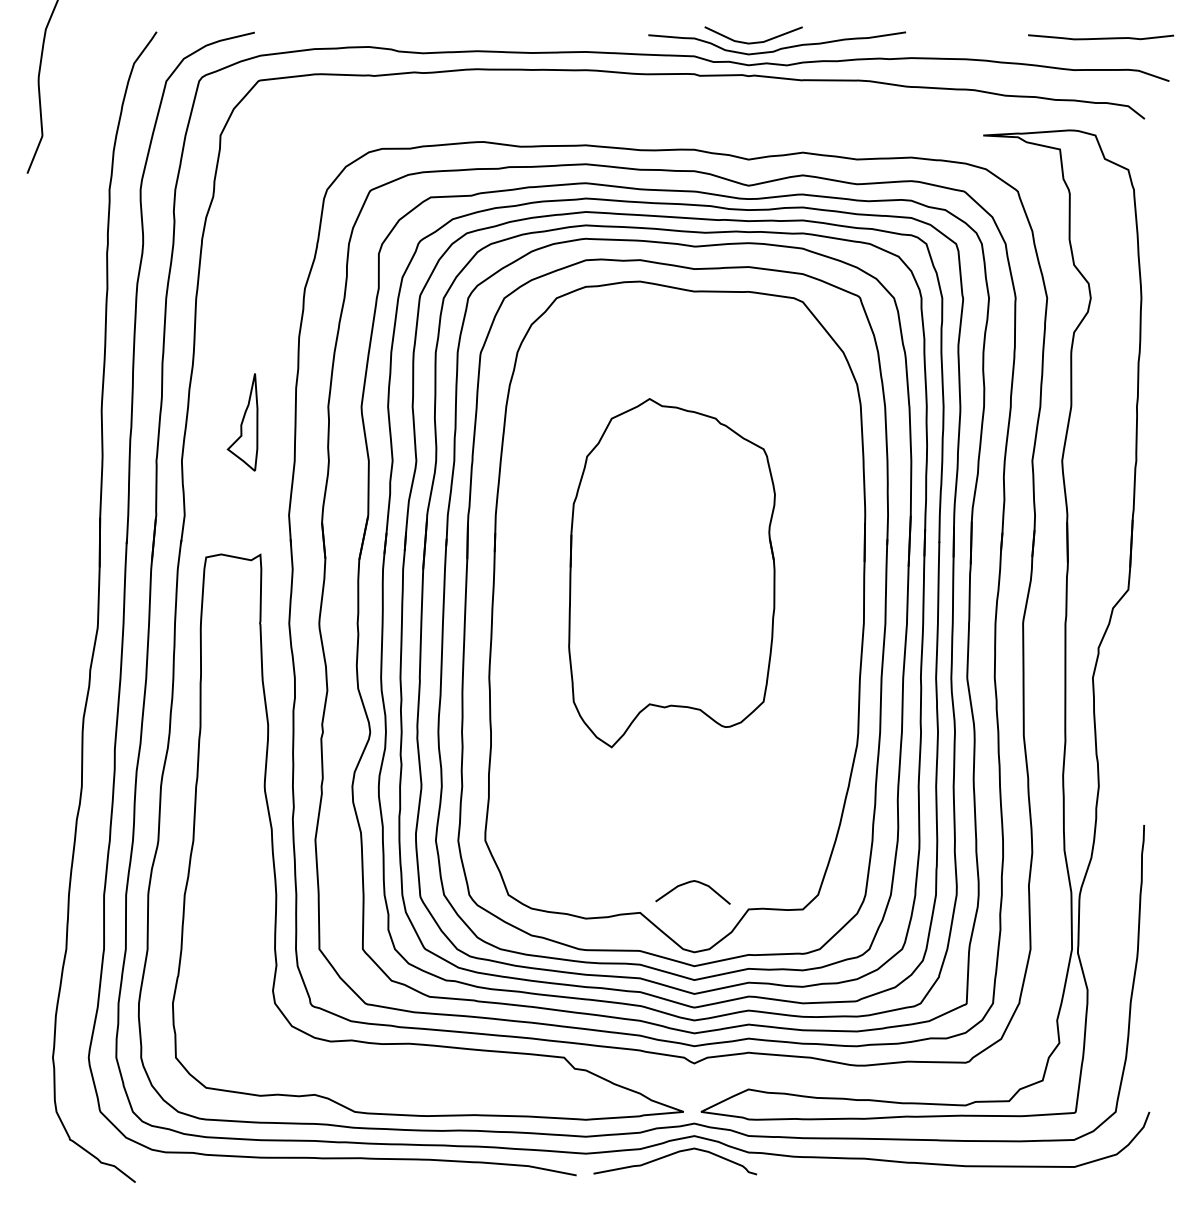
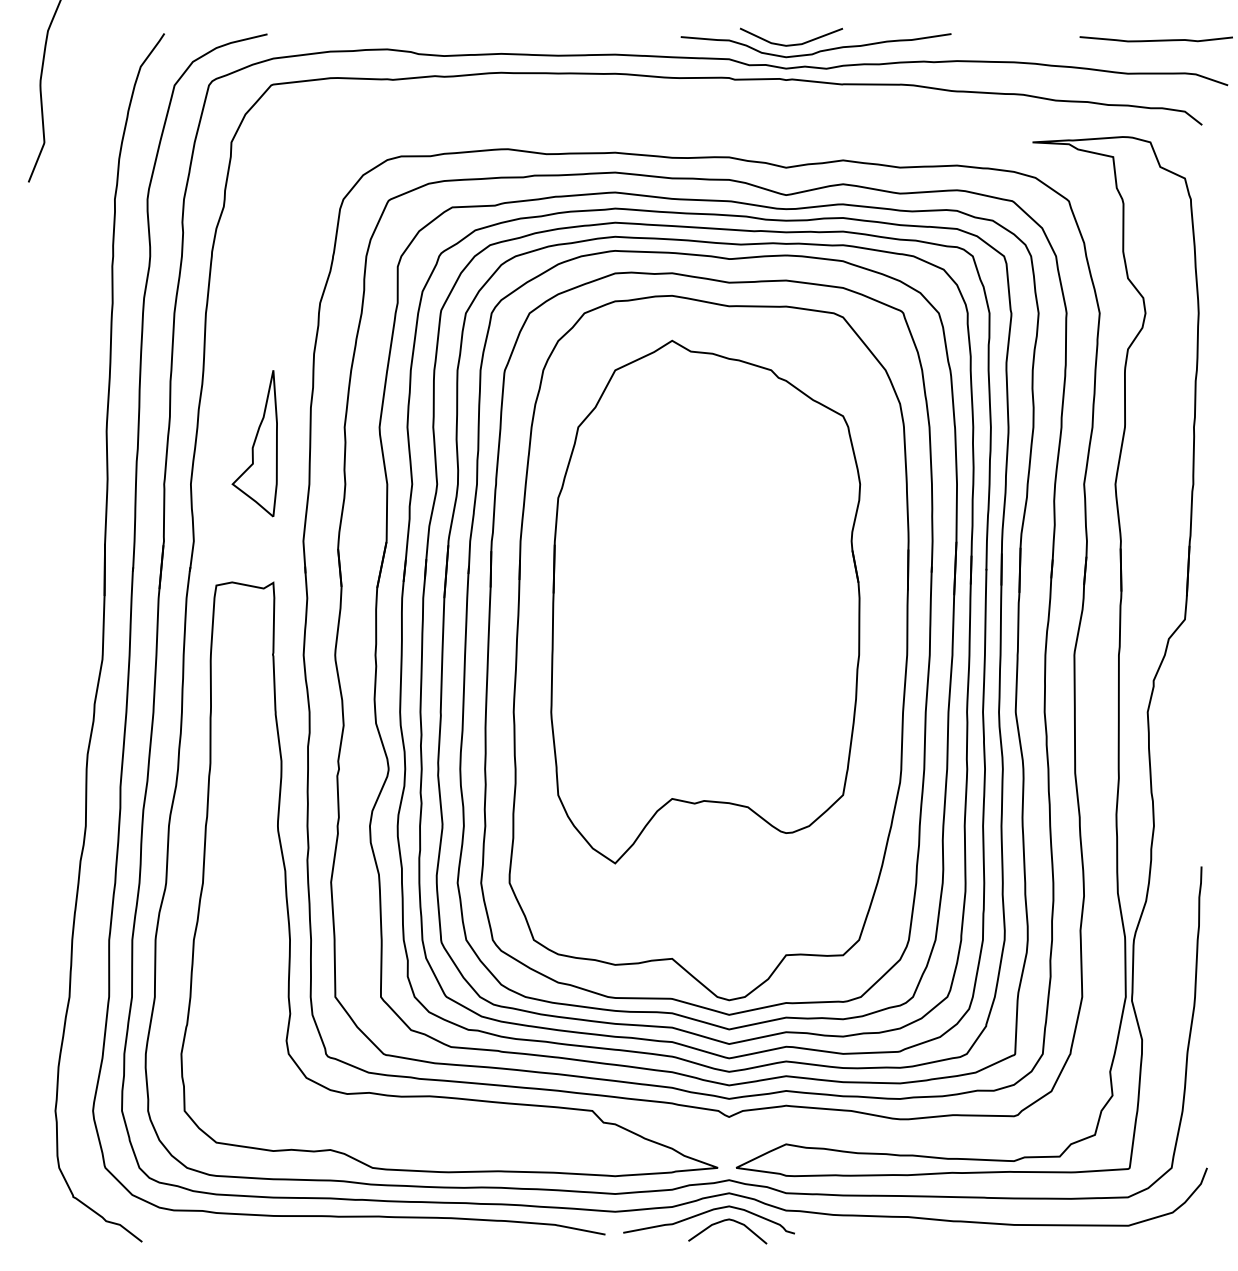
part: (242, 422) -> (254, 443), size x1.43
part: (671, 572) -> (705, 601), size x1.43
curve: (688, 883) -> (722, 1222), moved

